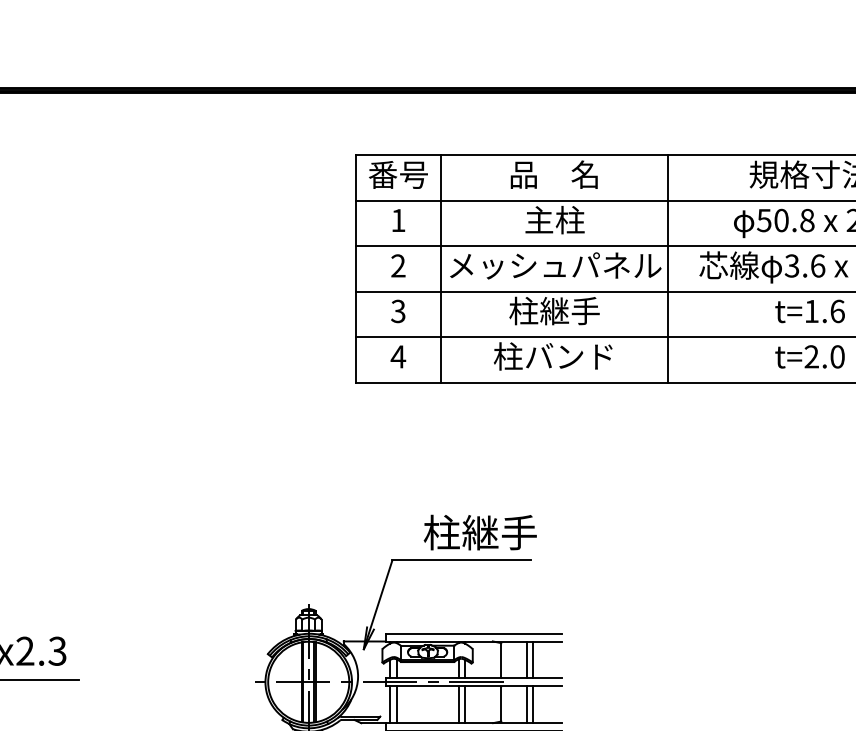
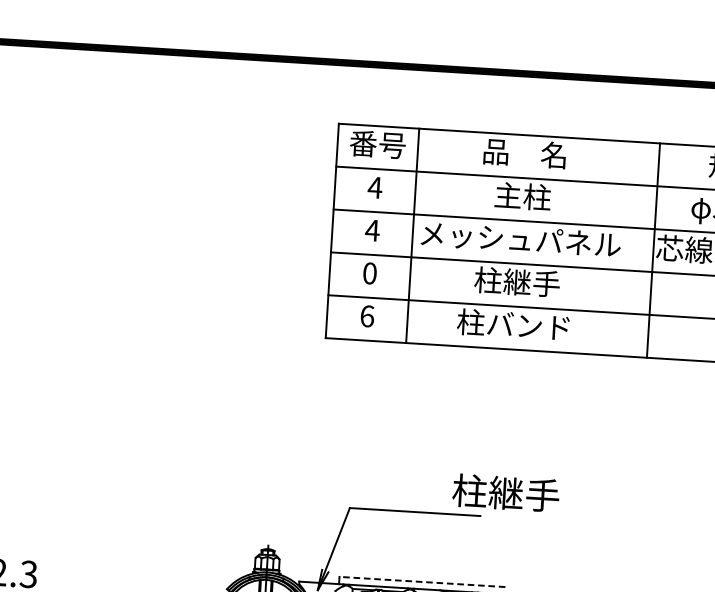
text: (398, 220) -> (375, 187), 1 -> 4
text: (398, 265) -> (372, 230), 2 -> 4
line: (668, 268) -> (653, 250), moved
text: (398, 311) -> (370, 273), 3 -> 0
text: (398, 356) -> (367, 315), 4 -> 6
text: (479, 532) -> (505, 492), moved
line: (473, 633) -> (422, 581), solid -> dashed

